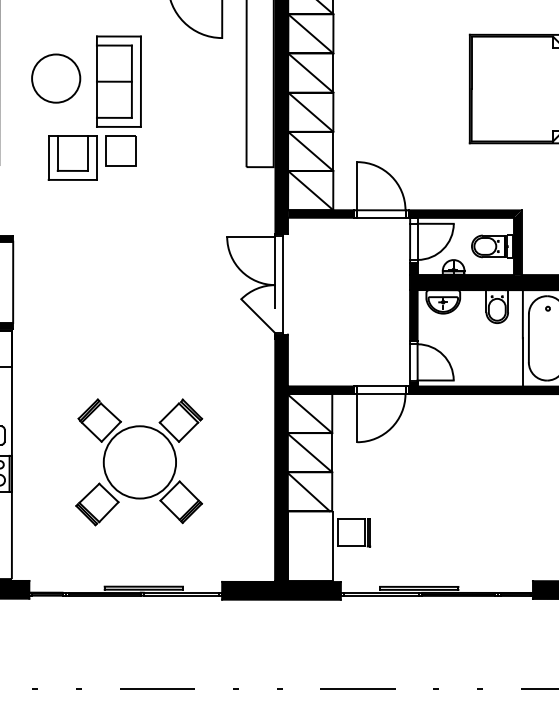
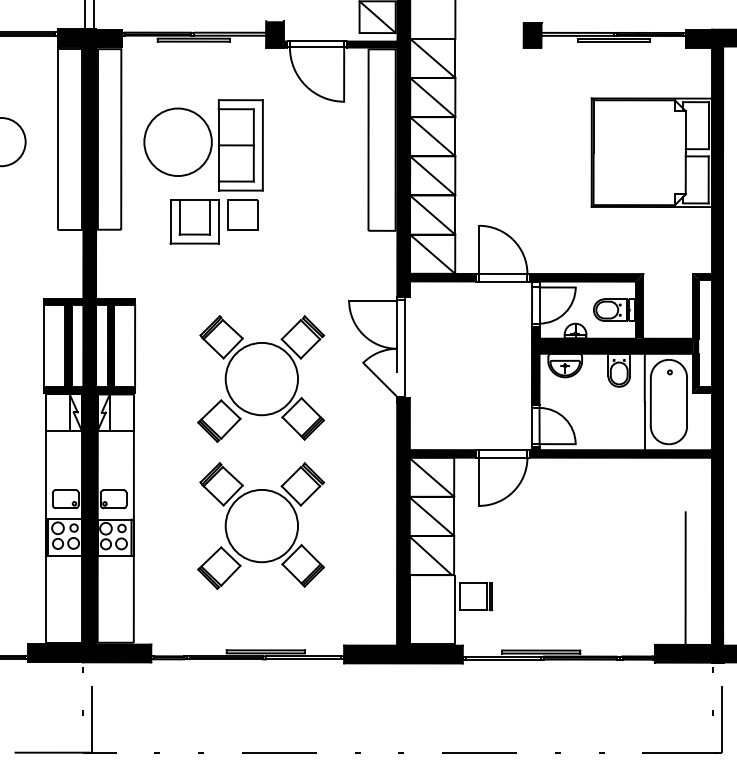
circle: (56, 78) -> (178, 142), size x1.4
part: (139, 314) -> (261, 378), added

